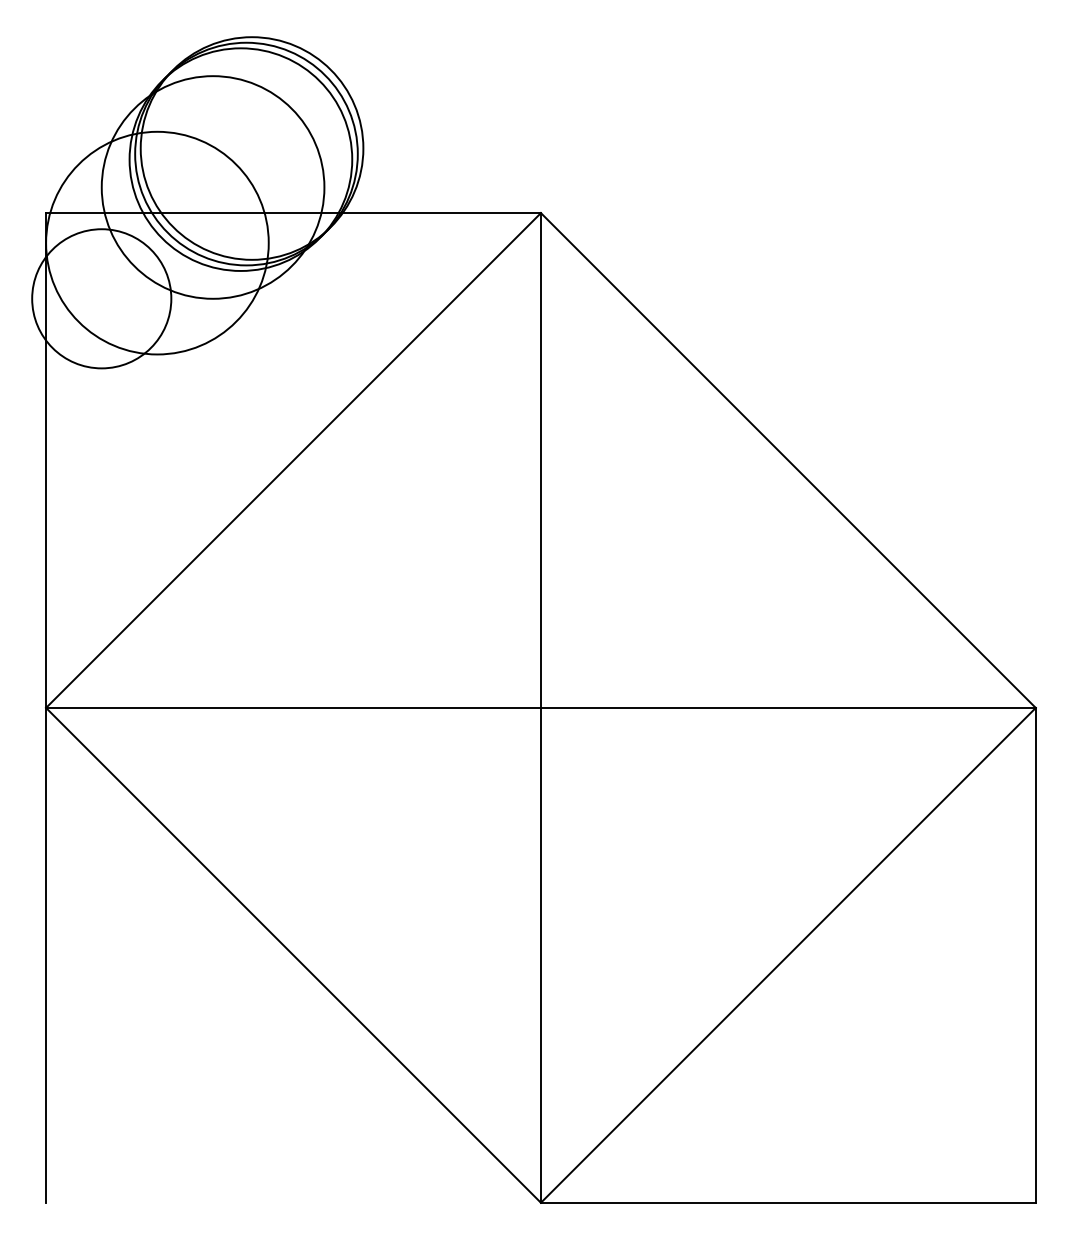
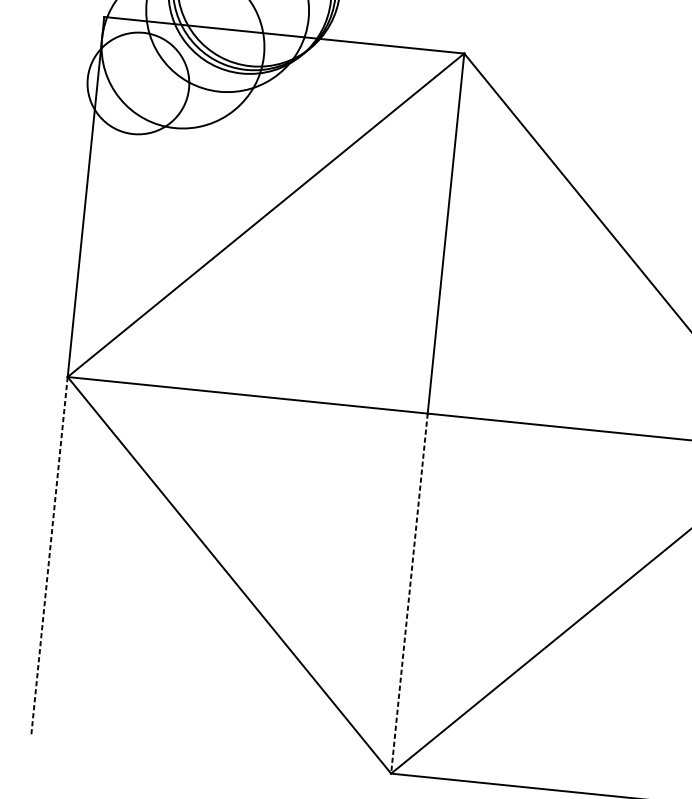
line: (46, 955) -> (49, 557), solid -> dashed
line: (540, 955) -> (409, 593), solid -> dashed

